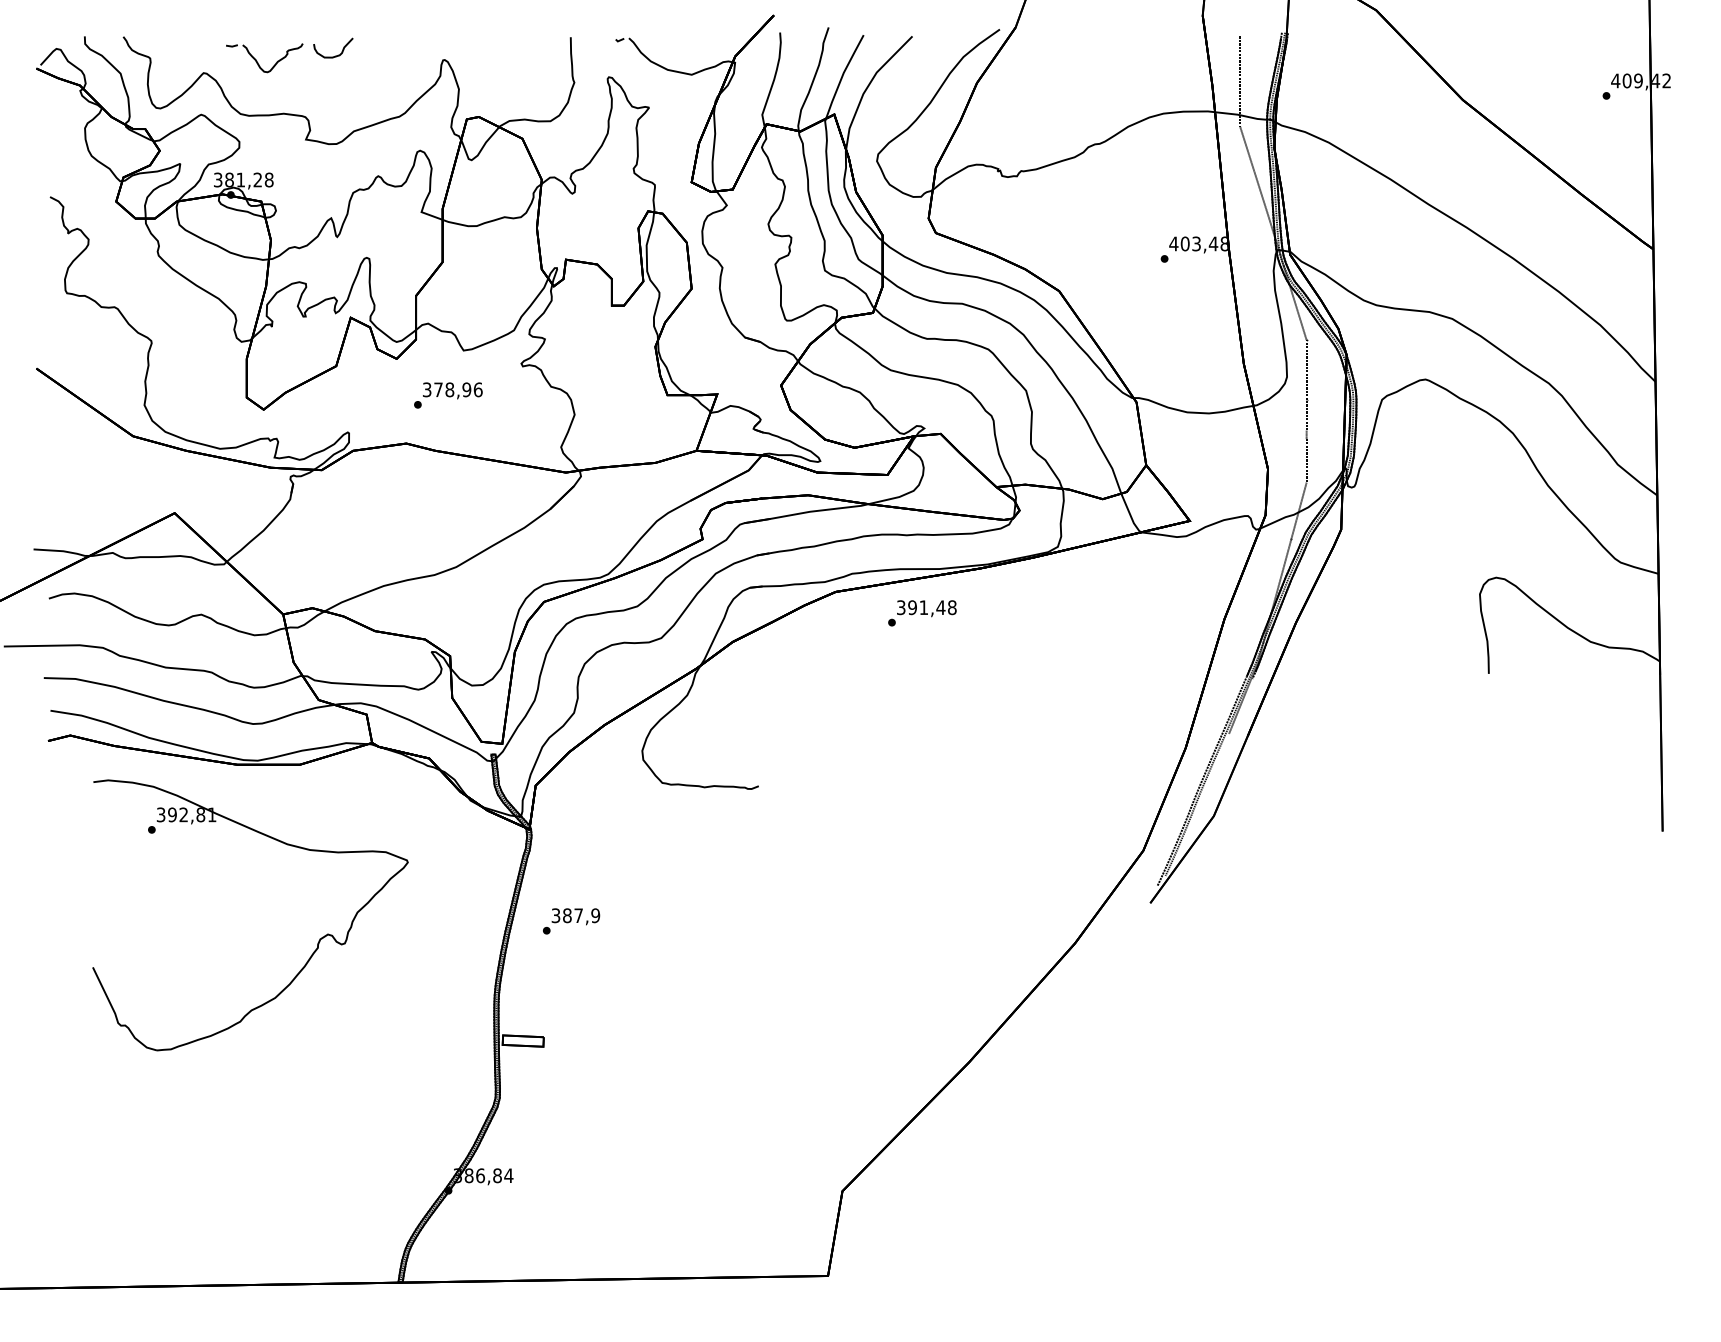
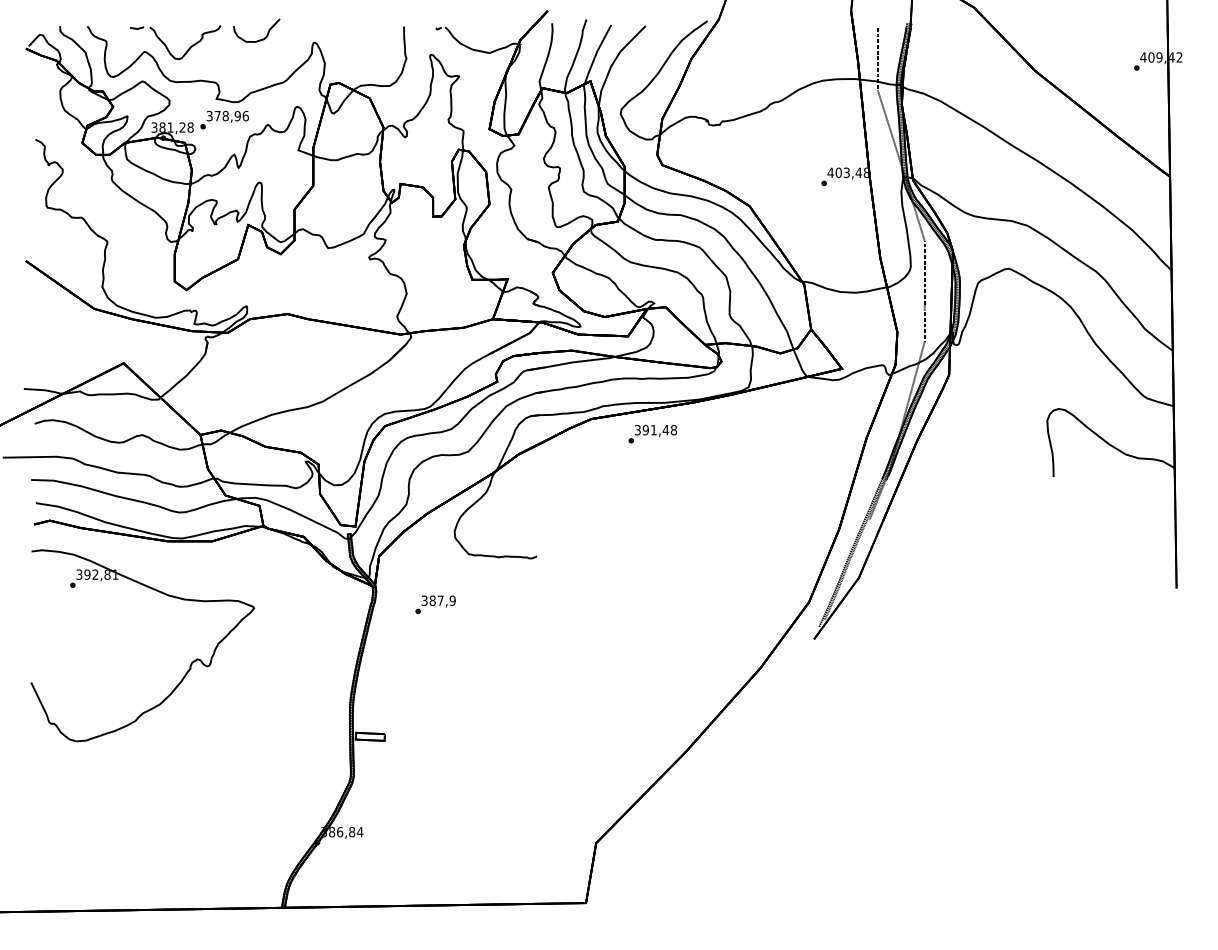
part: (289, 55) -> (204, 39), size x1.67
text: (448, 395) -> (224, 120), moved
text: (571, 921) -> (435, 604), moved
part: (311, 954) -> (185, 673), moved

